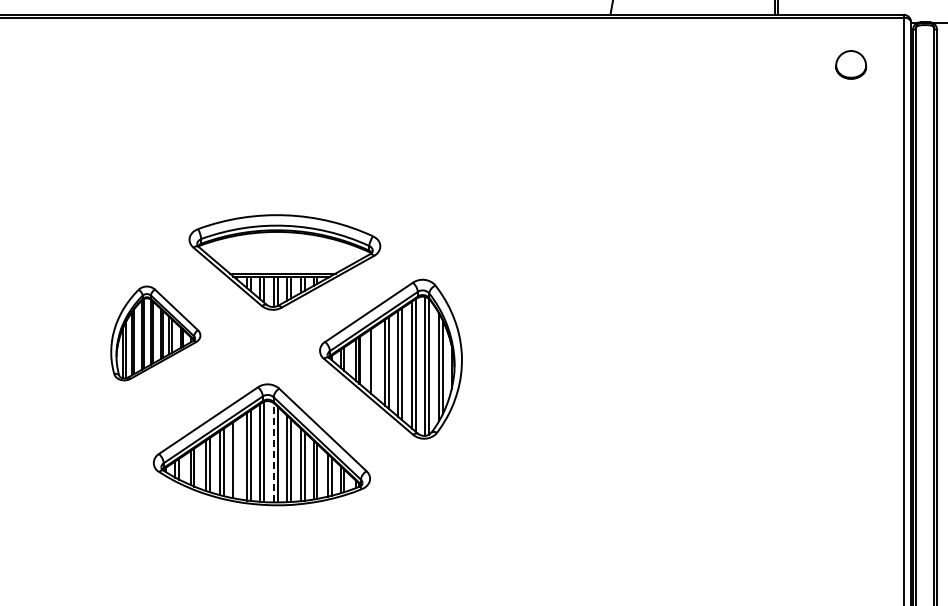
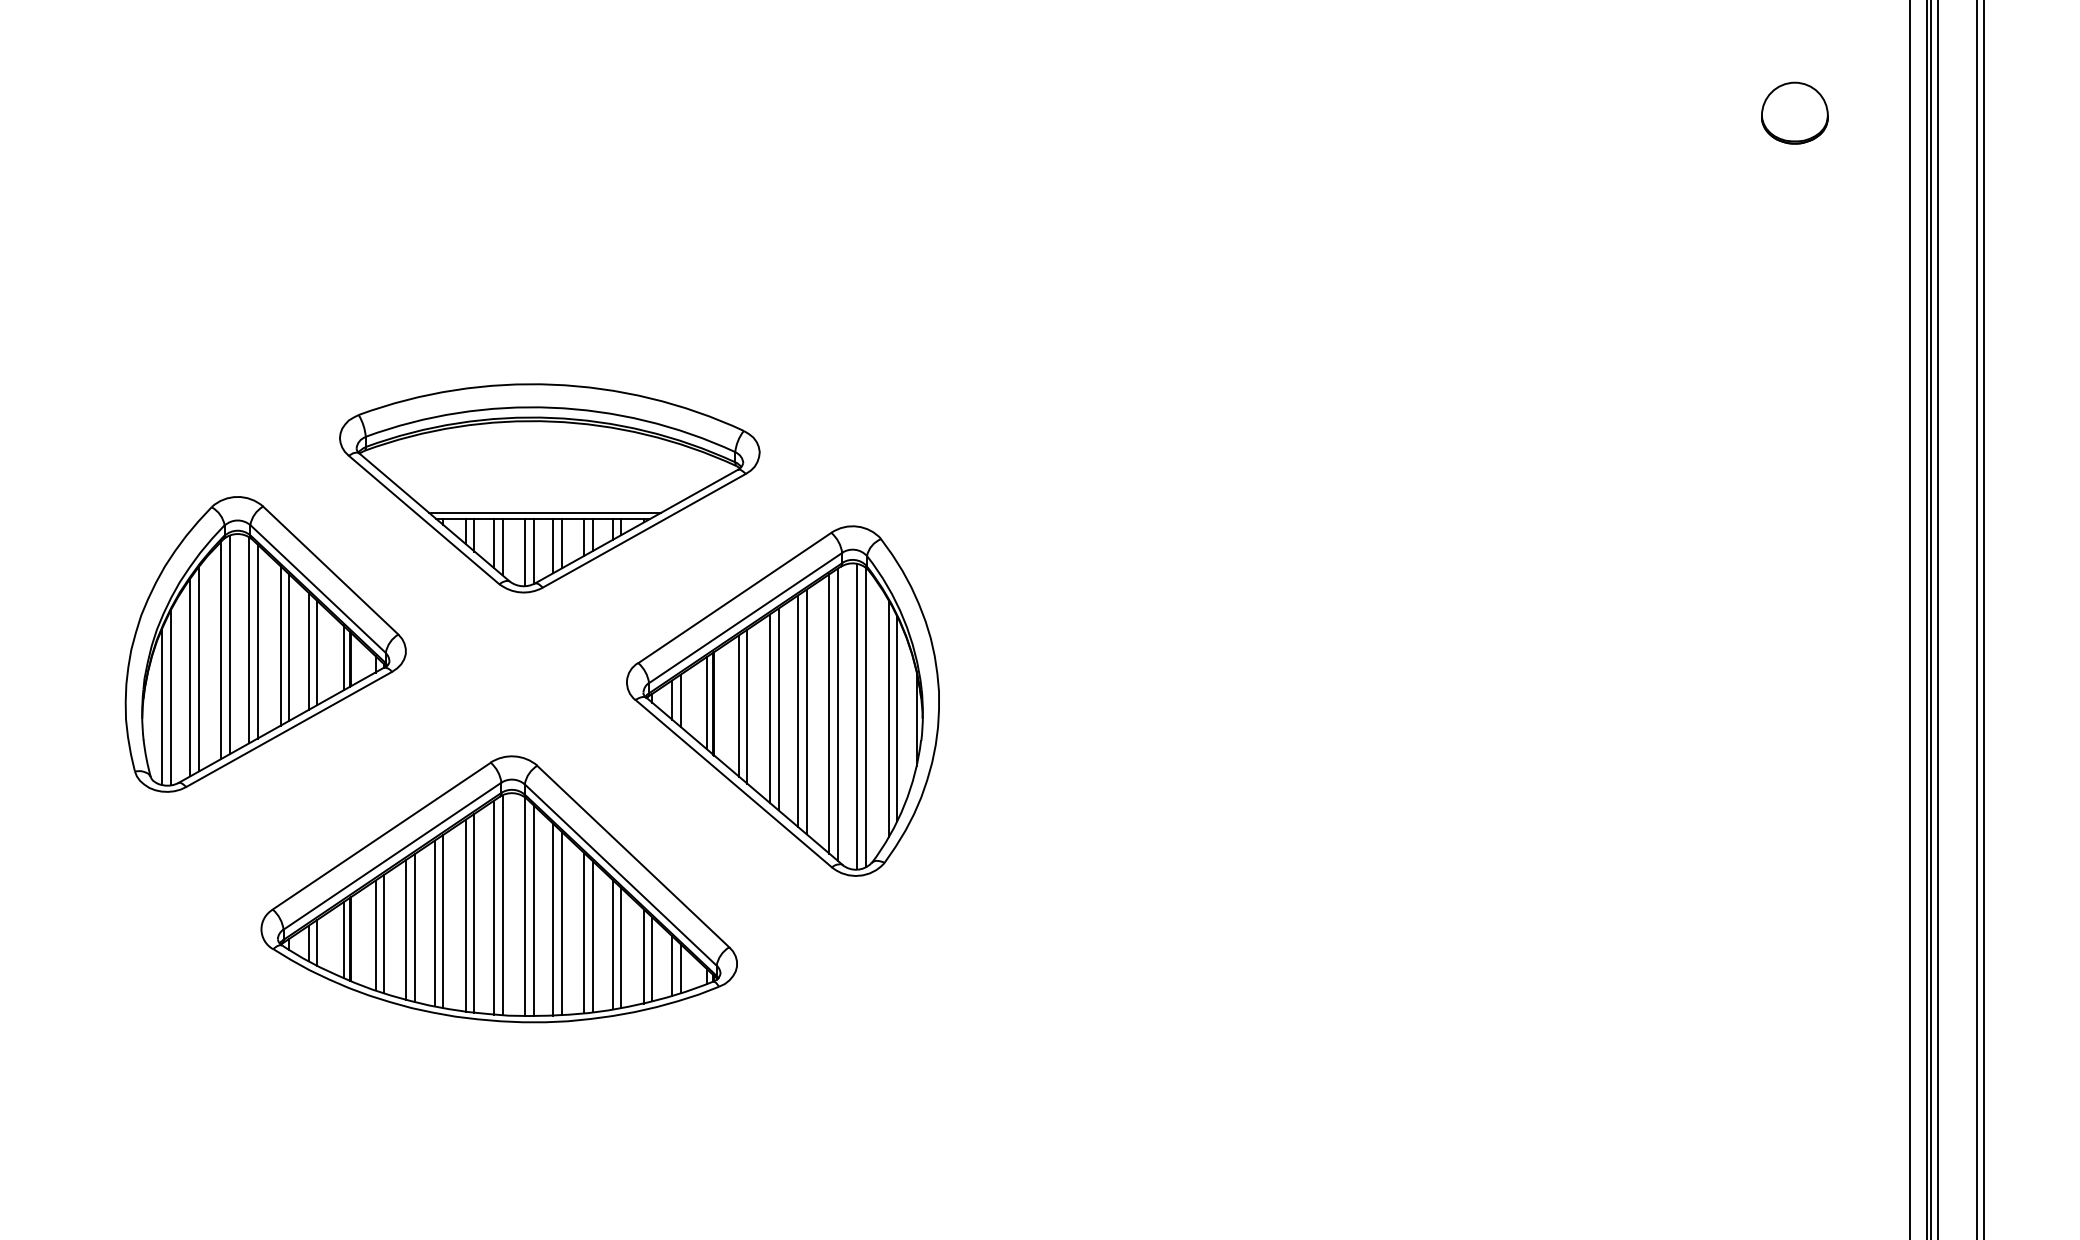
part: (851, 64) -> (1795, 112), moved
part: (155, 333) -> (265, 644), size x1.43
line: (374, 361) -> (746, 706), added
line: (273, 452) -> (524, 906), dashed -> solid
line: (236, 459) -> (443, 921), added

